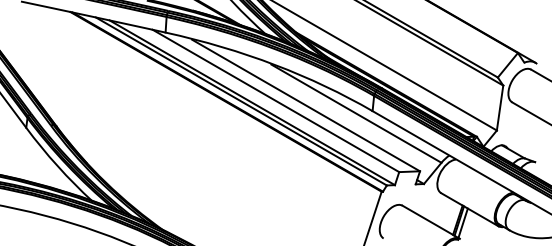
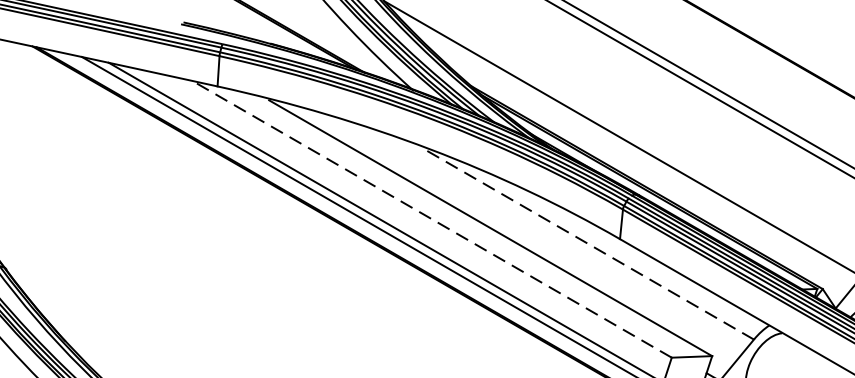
line: (275, 100) -> (431, 218), solid -> dashed
line: (356, 113) -> (588, 243), solid -> dashed

